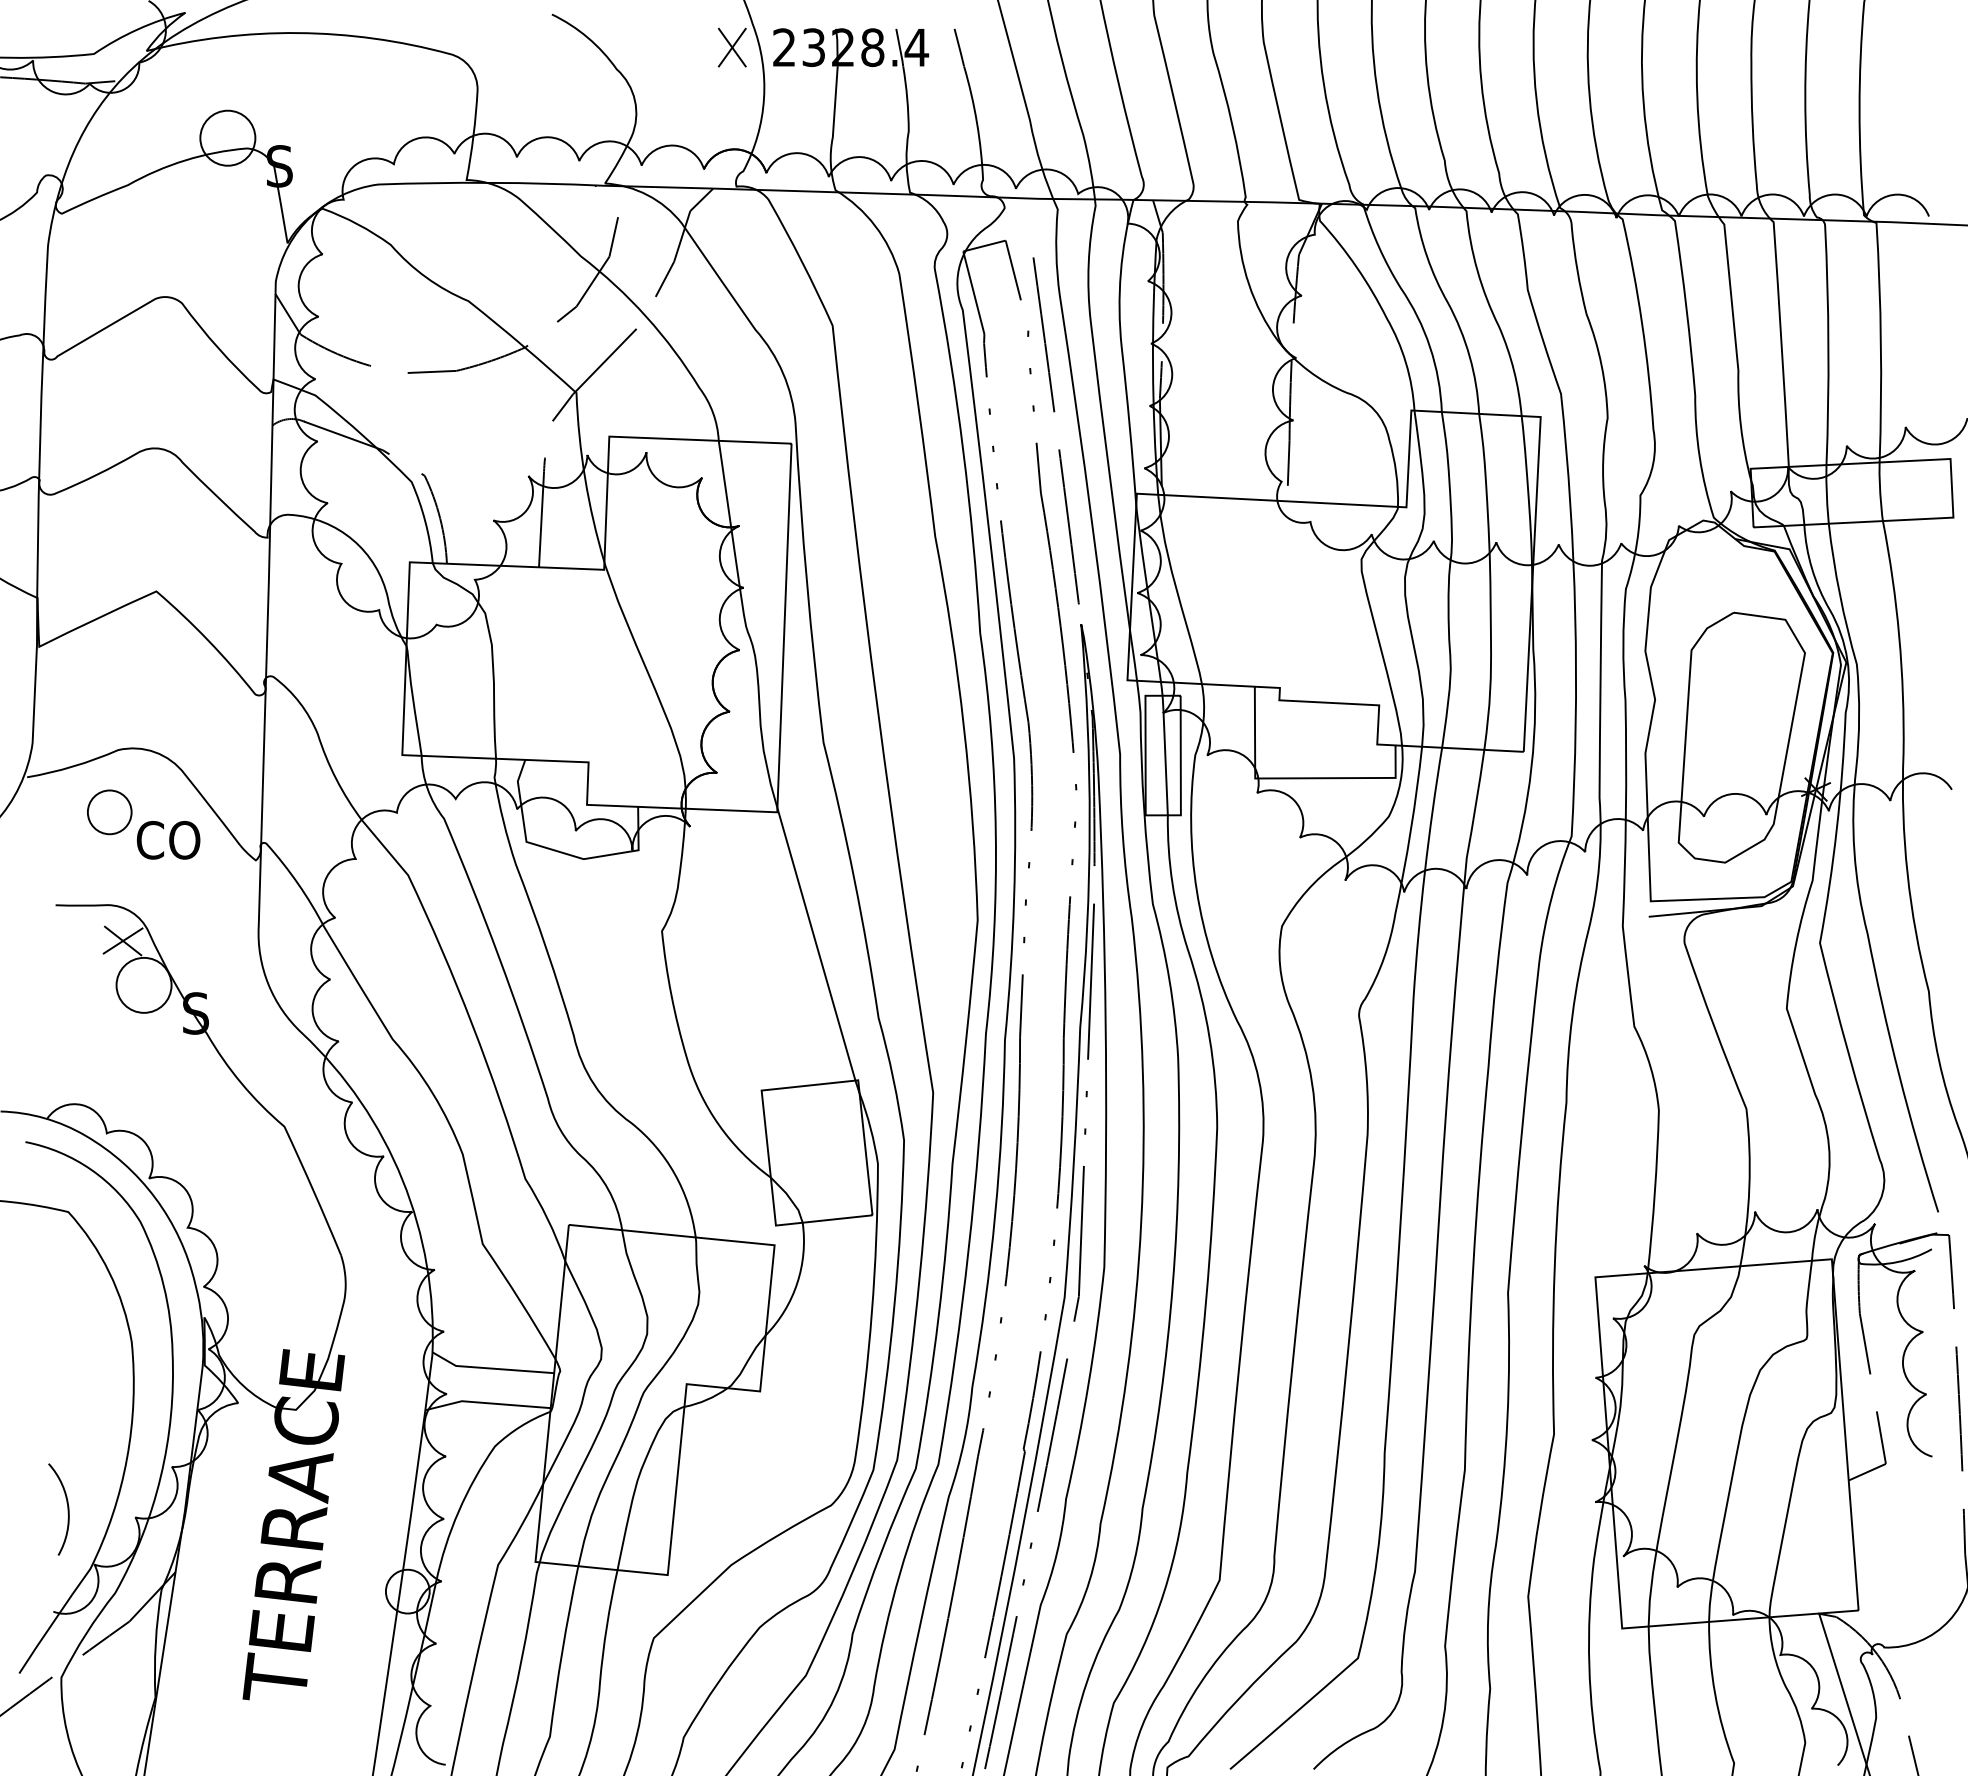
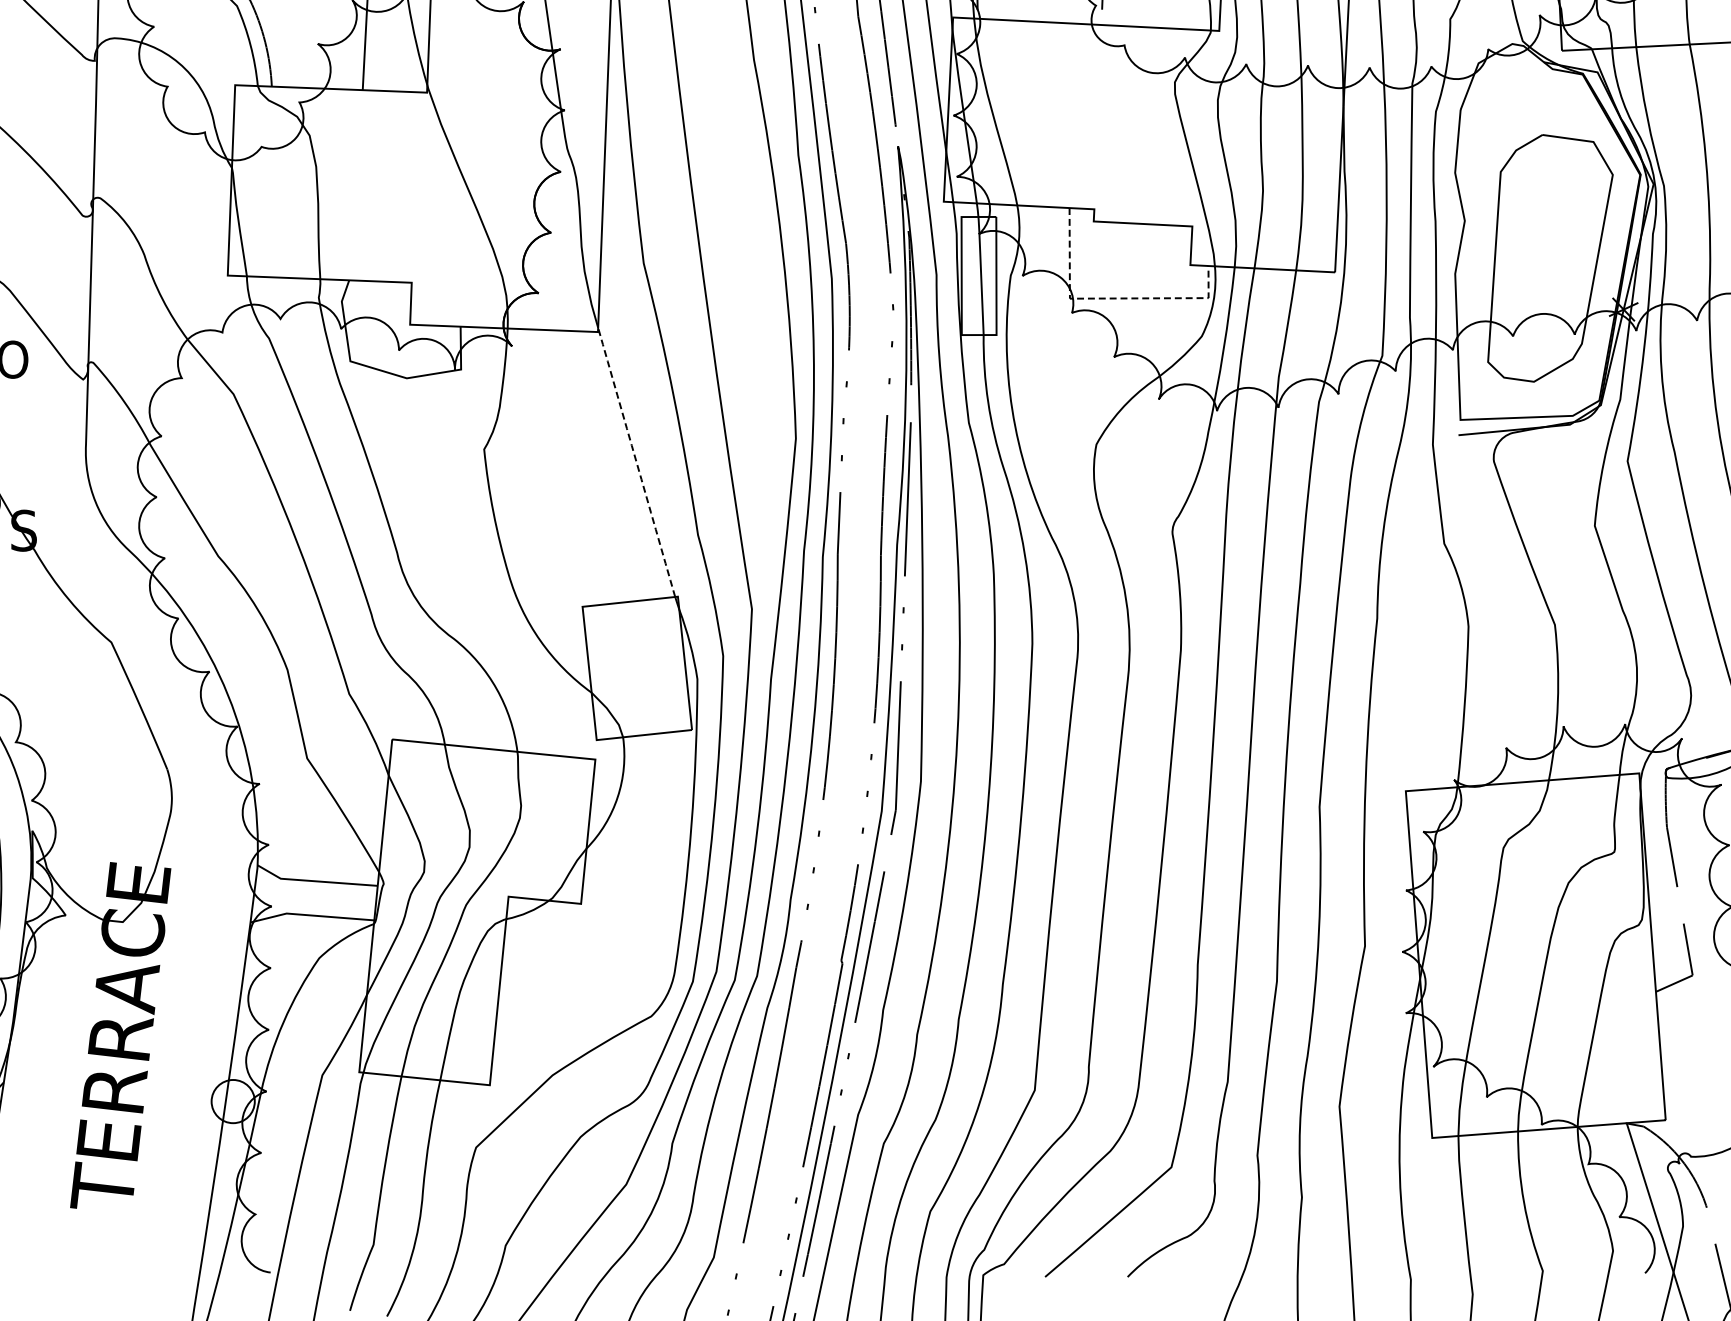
line: (1296, 778) -> (1110, 298), solid -> dashed
line: (816, 944) -> (636, 462), solid -> dashed

